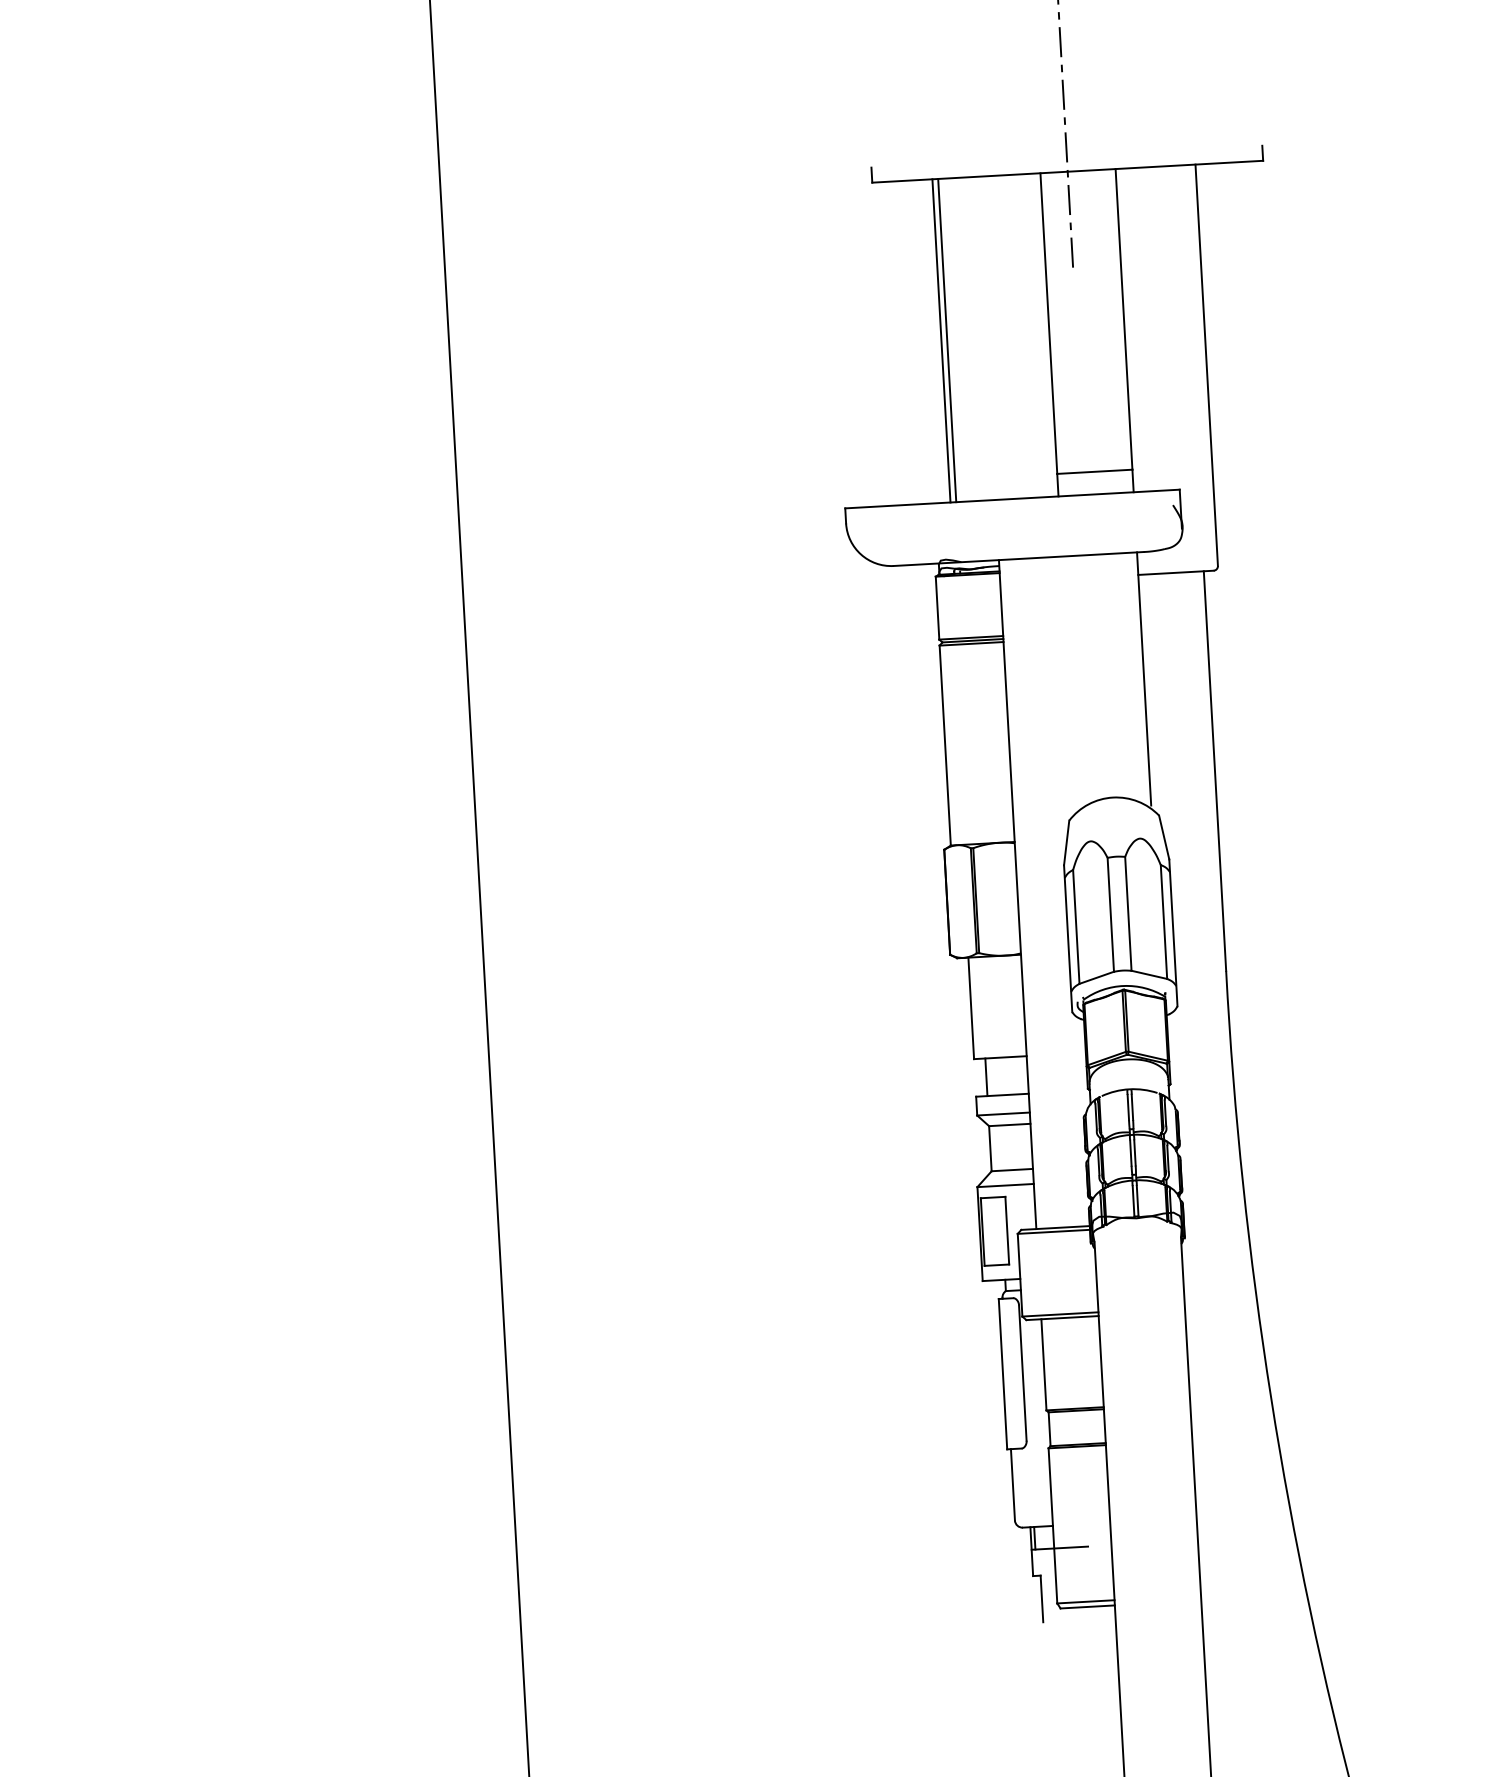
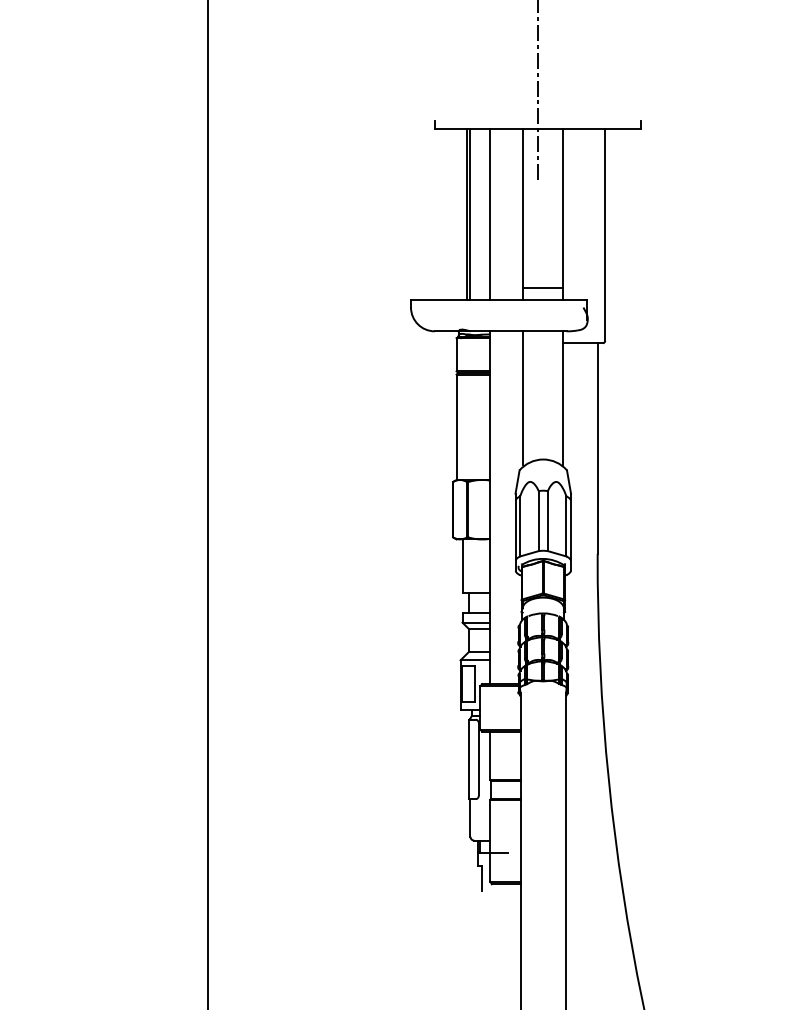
line: (986, 338) -> (490, 214), added
line: (1068, 682) -> (523, 397), added

